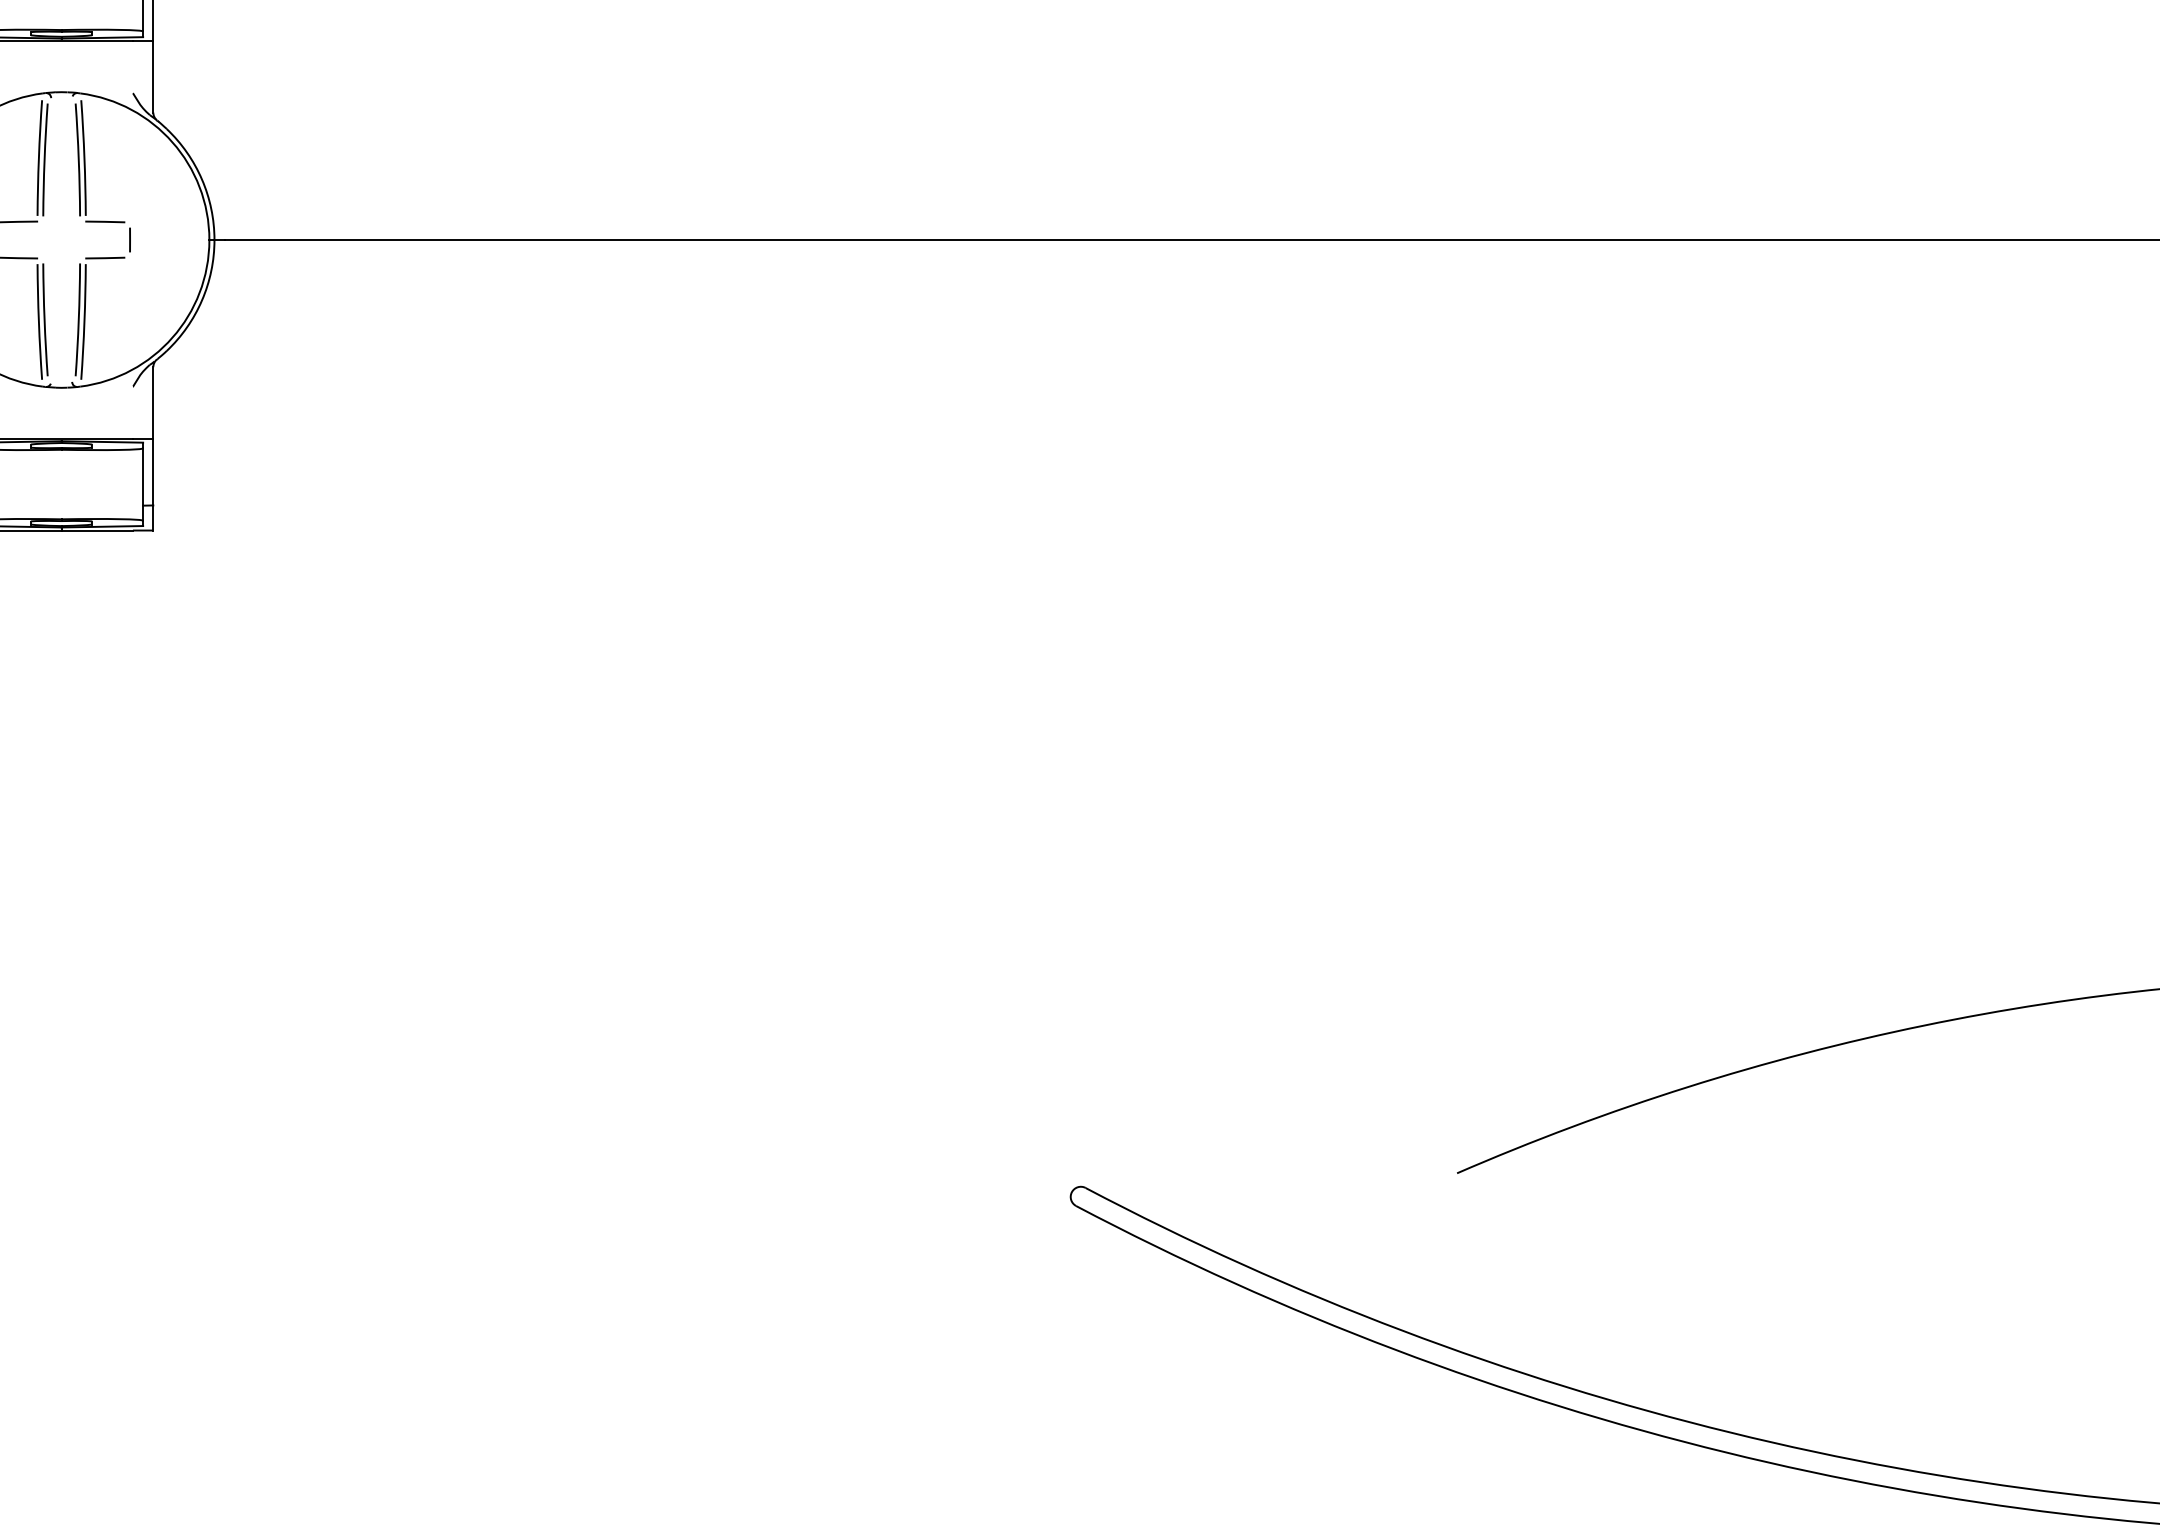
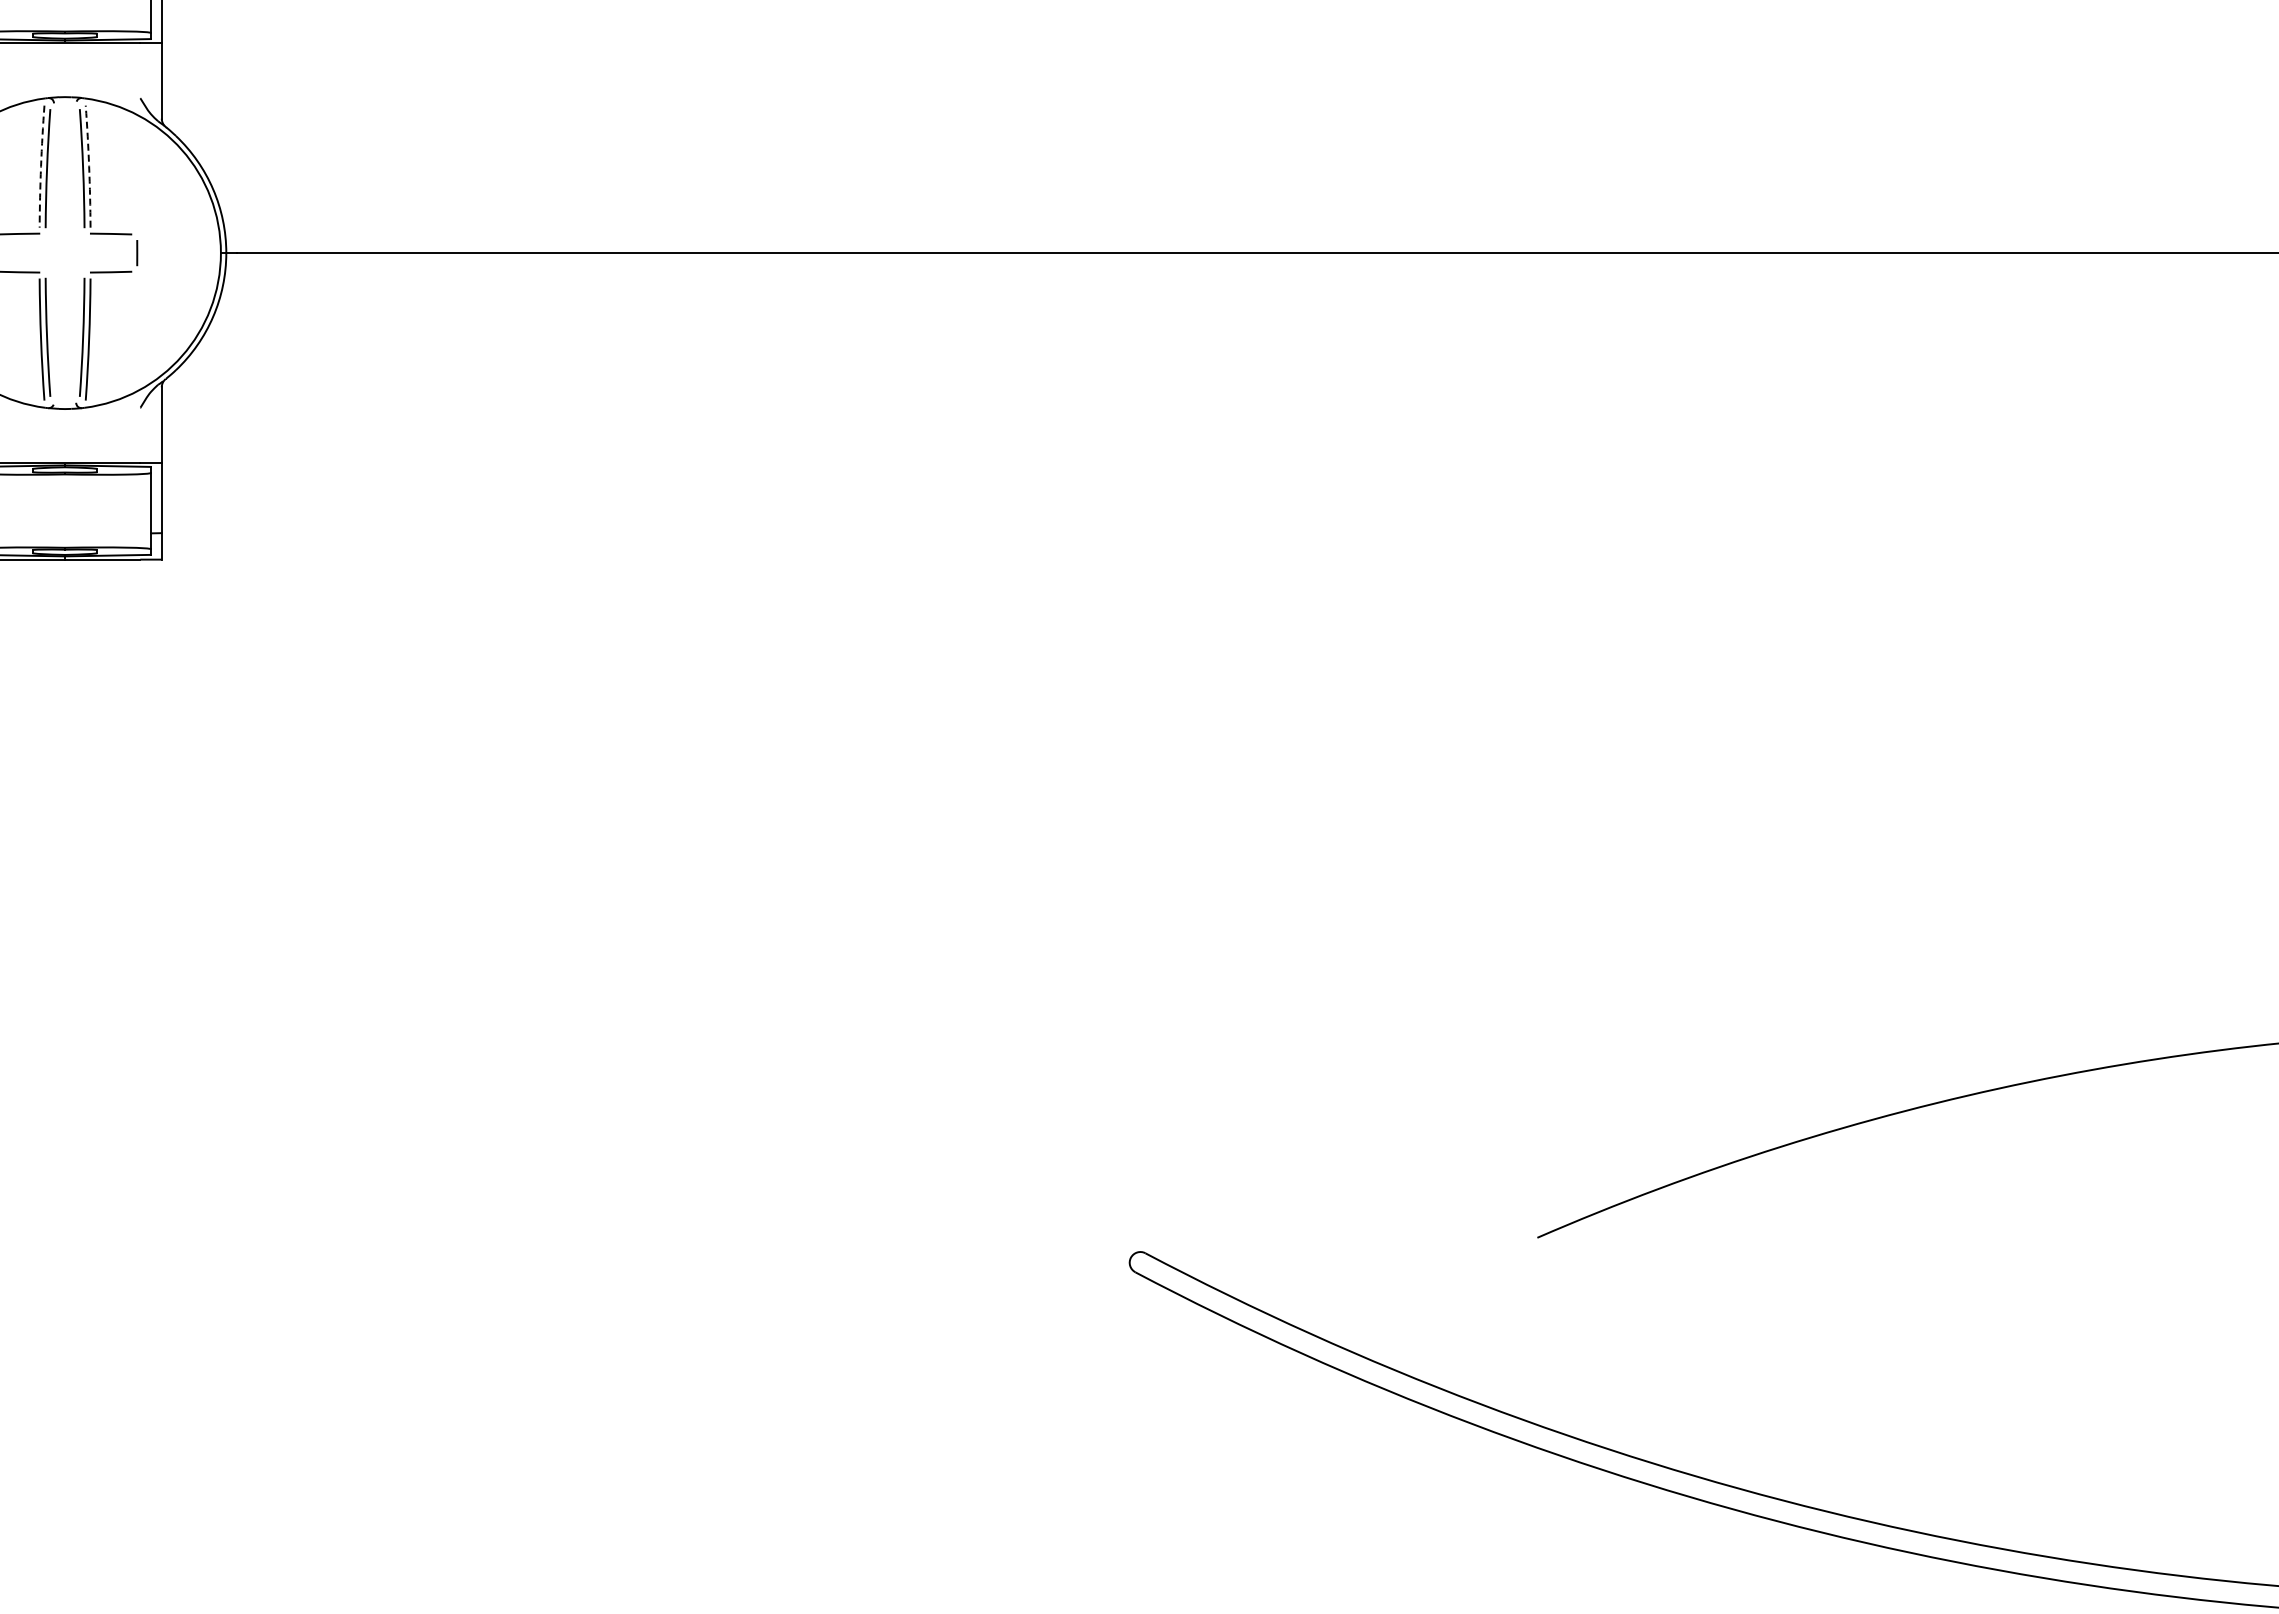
arc: (39, 157) -> (41, 166), solid -> dashed
arc: (84, 157) -> (89, 166), solid -> dashed

